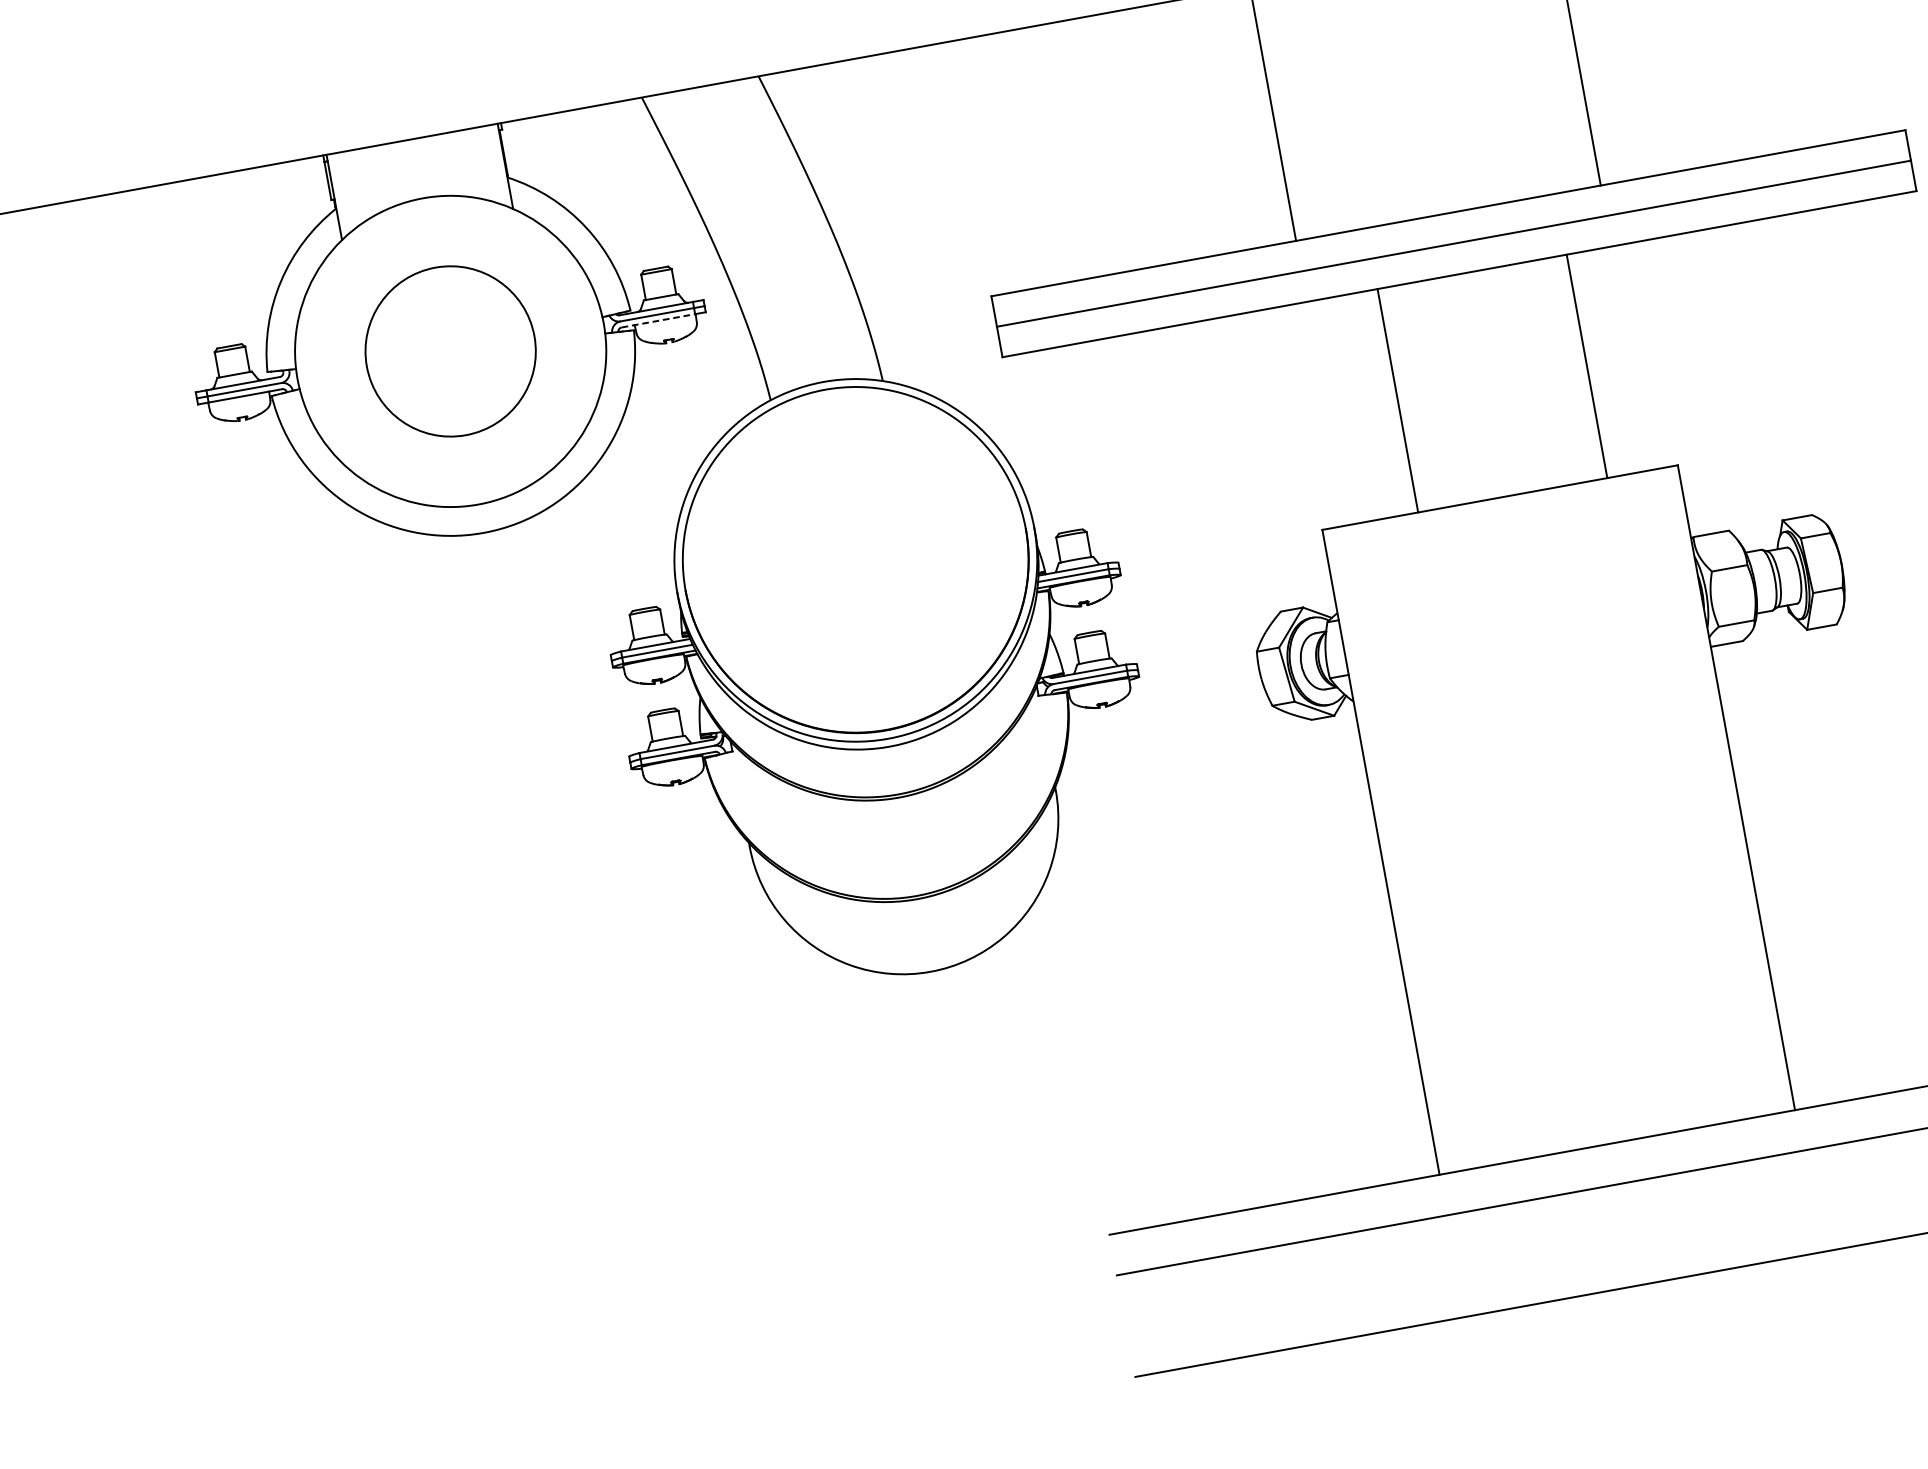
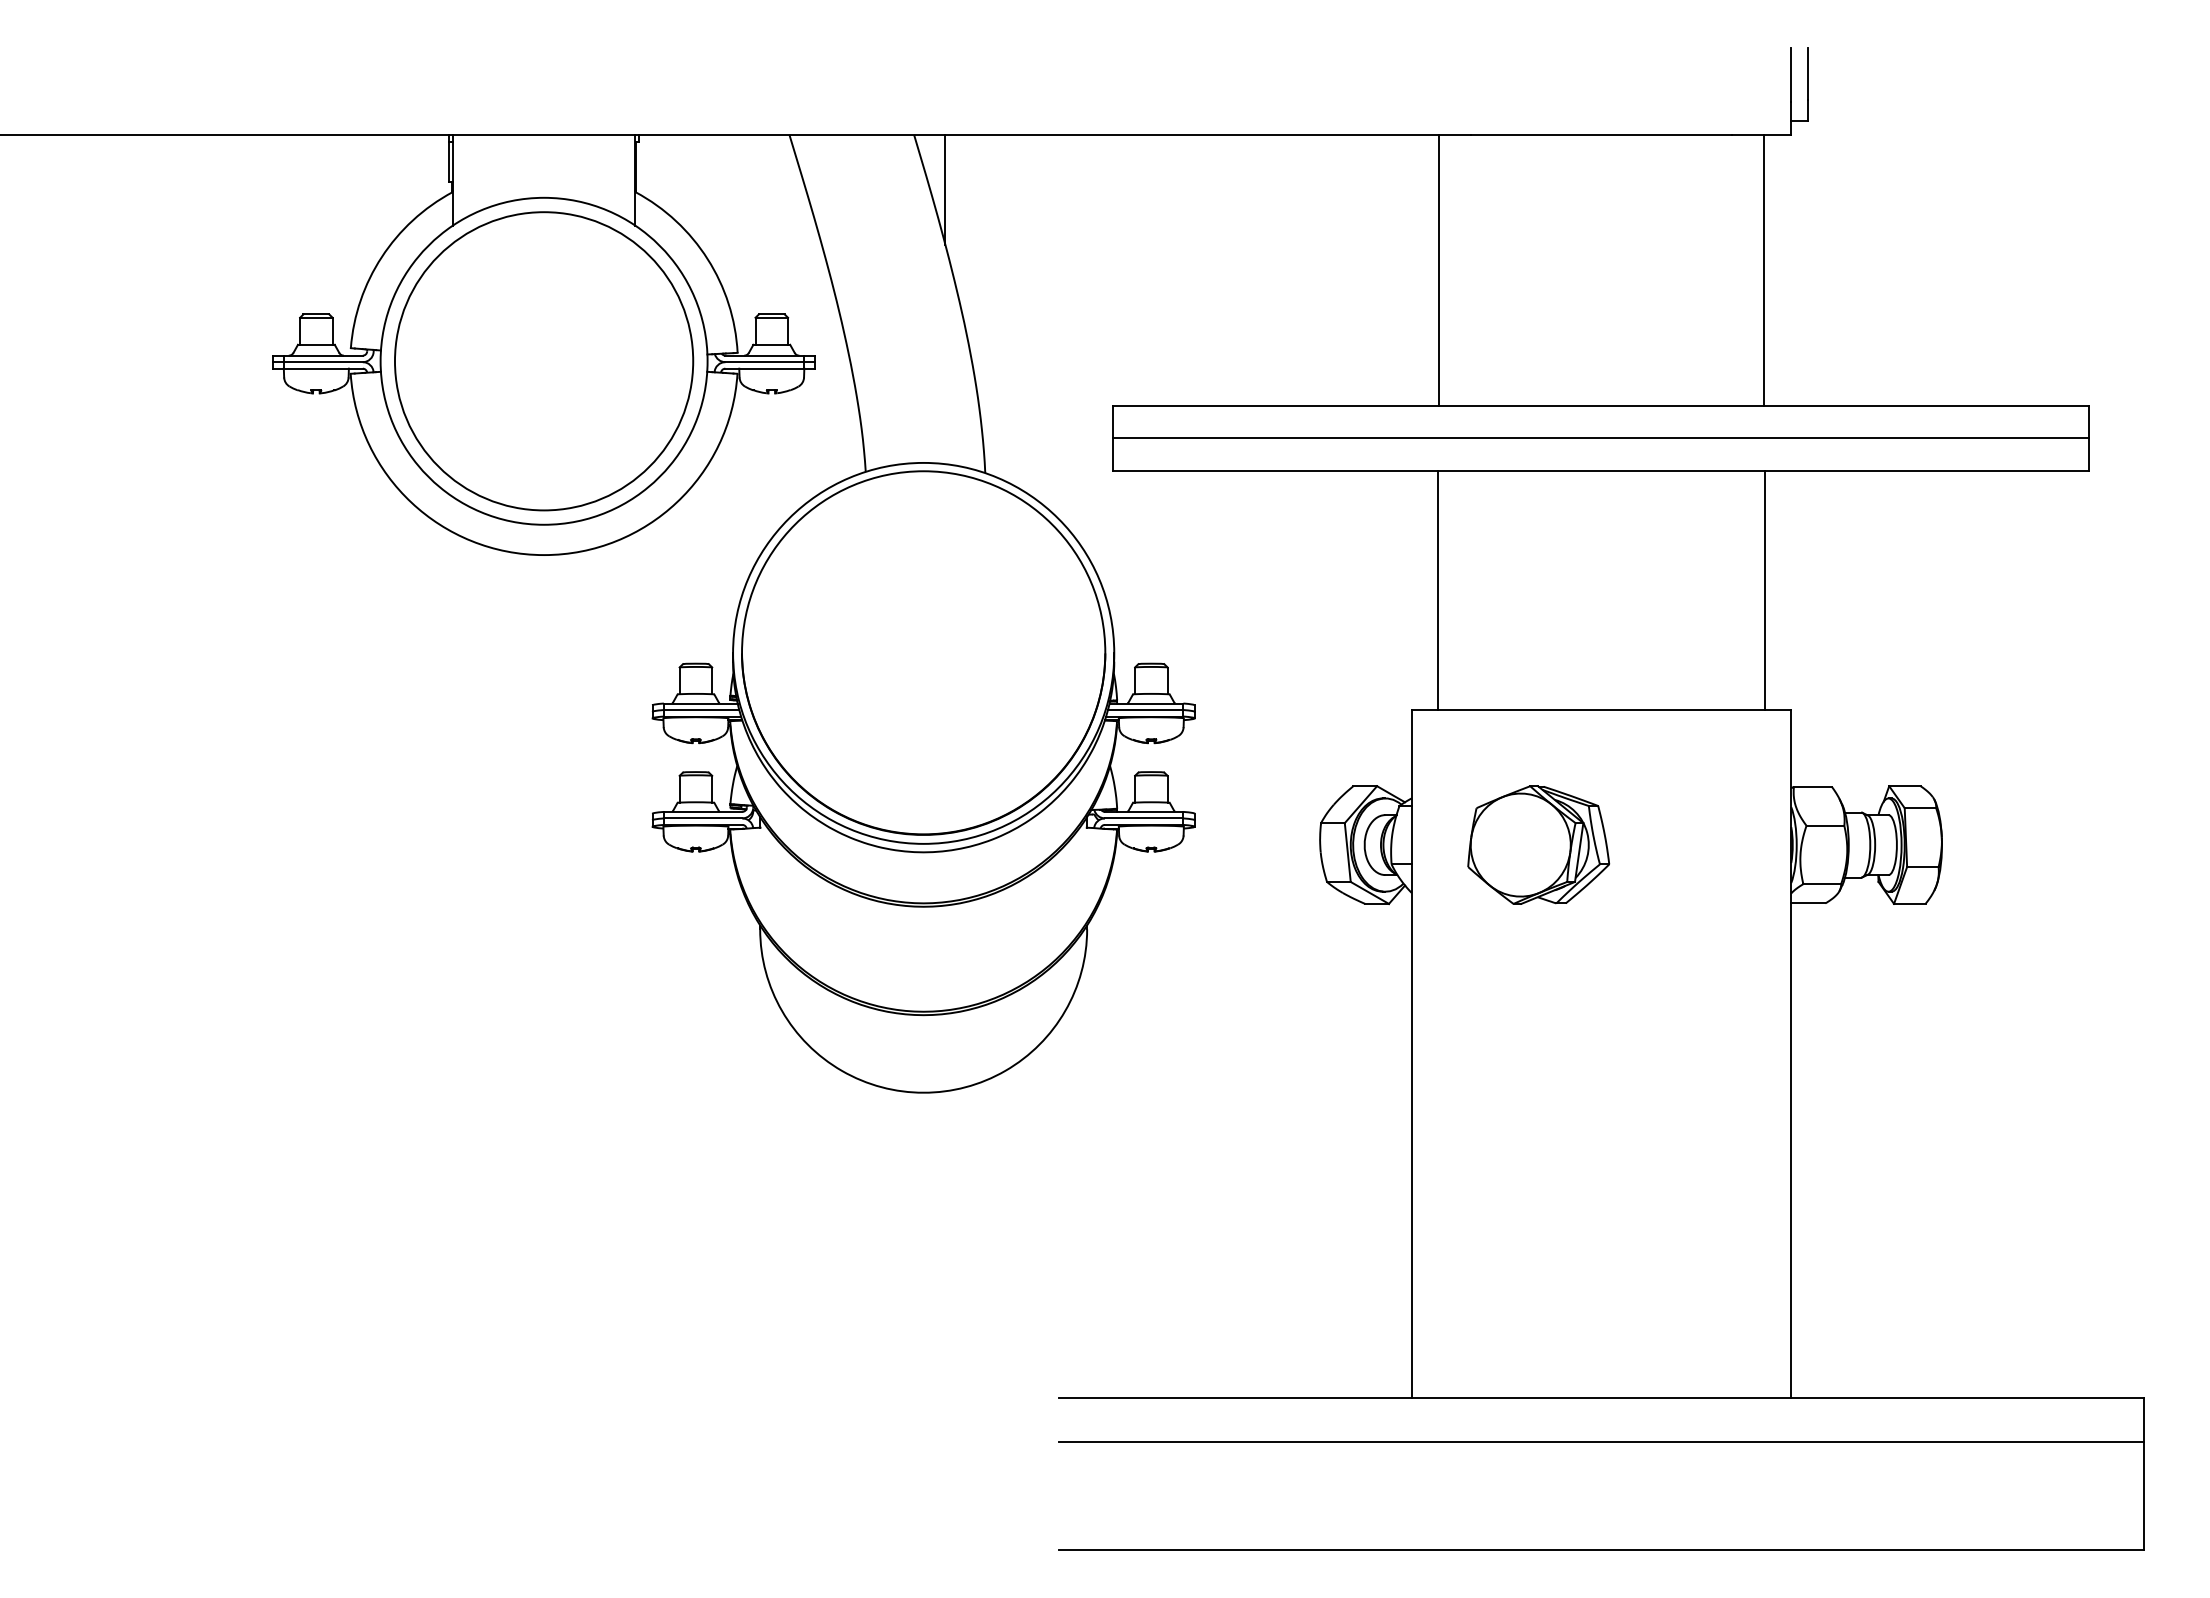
line: (797, 122) -> (945, 189), added
line: (659, 320) -> (765, 368), dashed -> solid
circle: (450, 351) -> (543, 361), size x1.67
line: (1586, 365) -> (1764, 589), moved
line: (1397, 400) -> (1437, 589), moved
part: (1464, 634) -> (1538, 844), added

